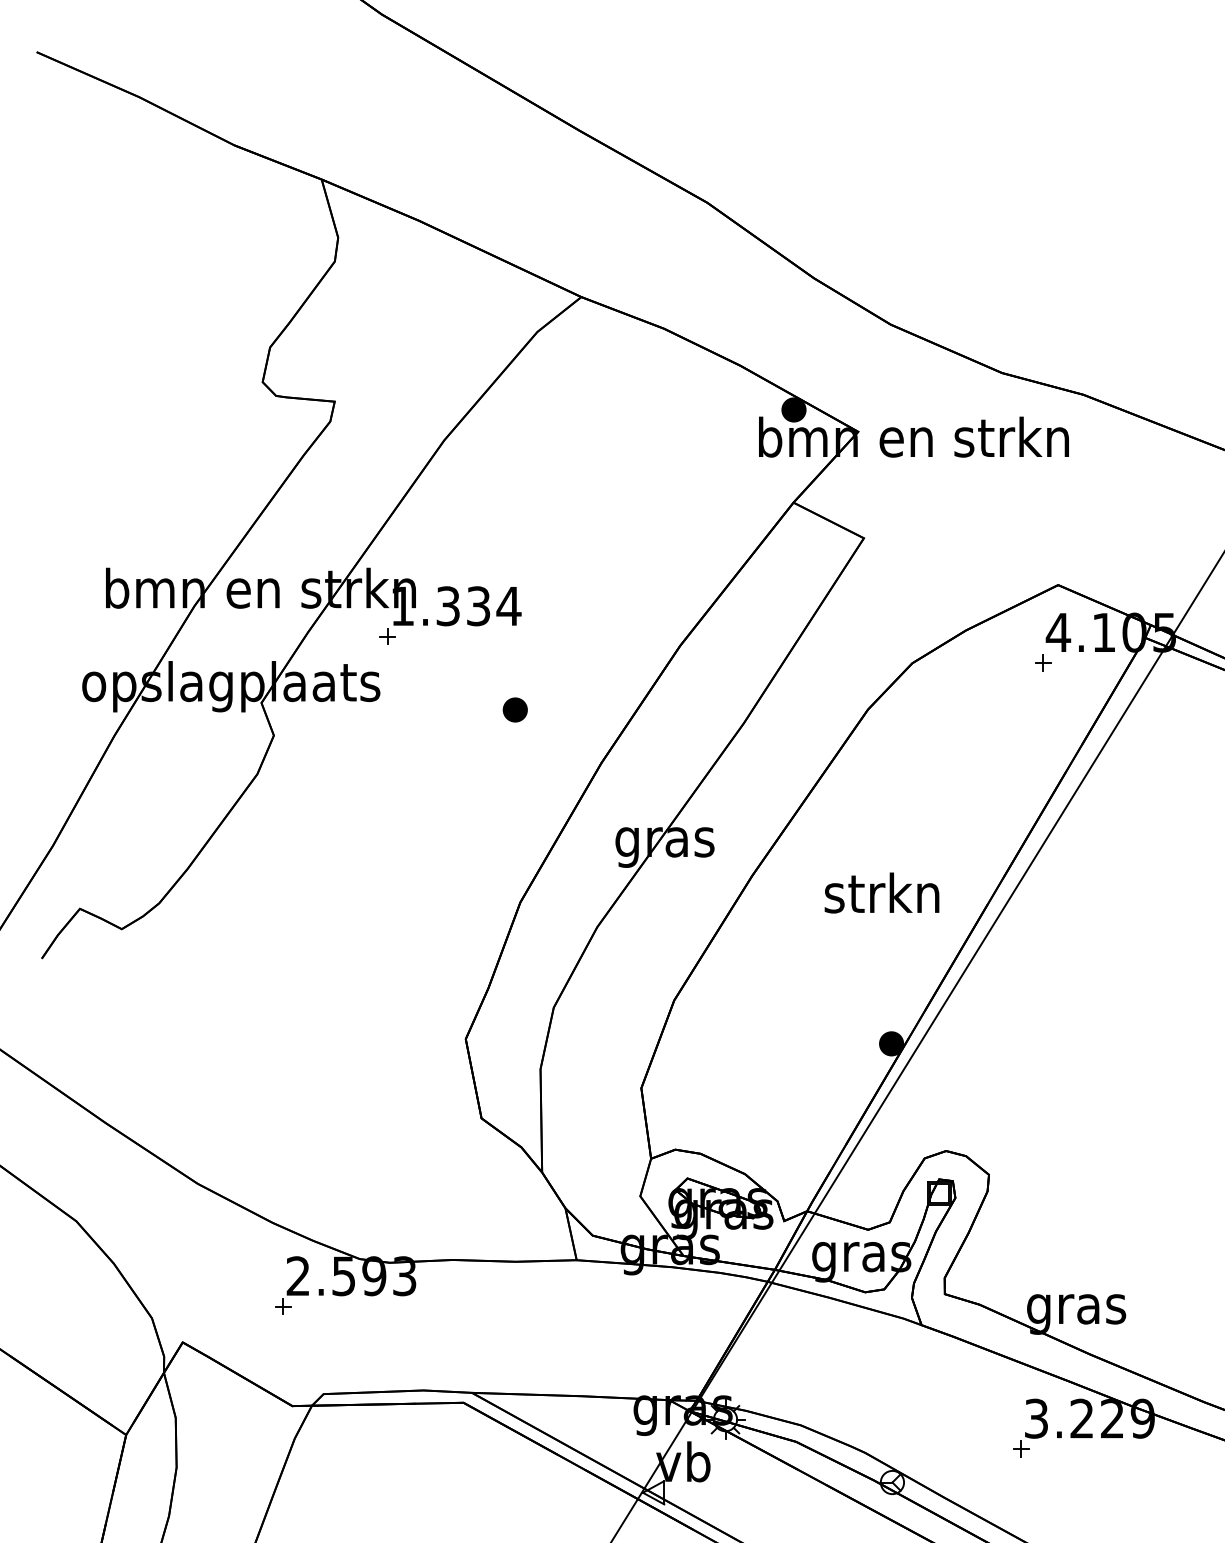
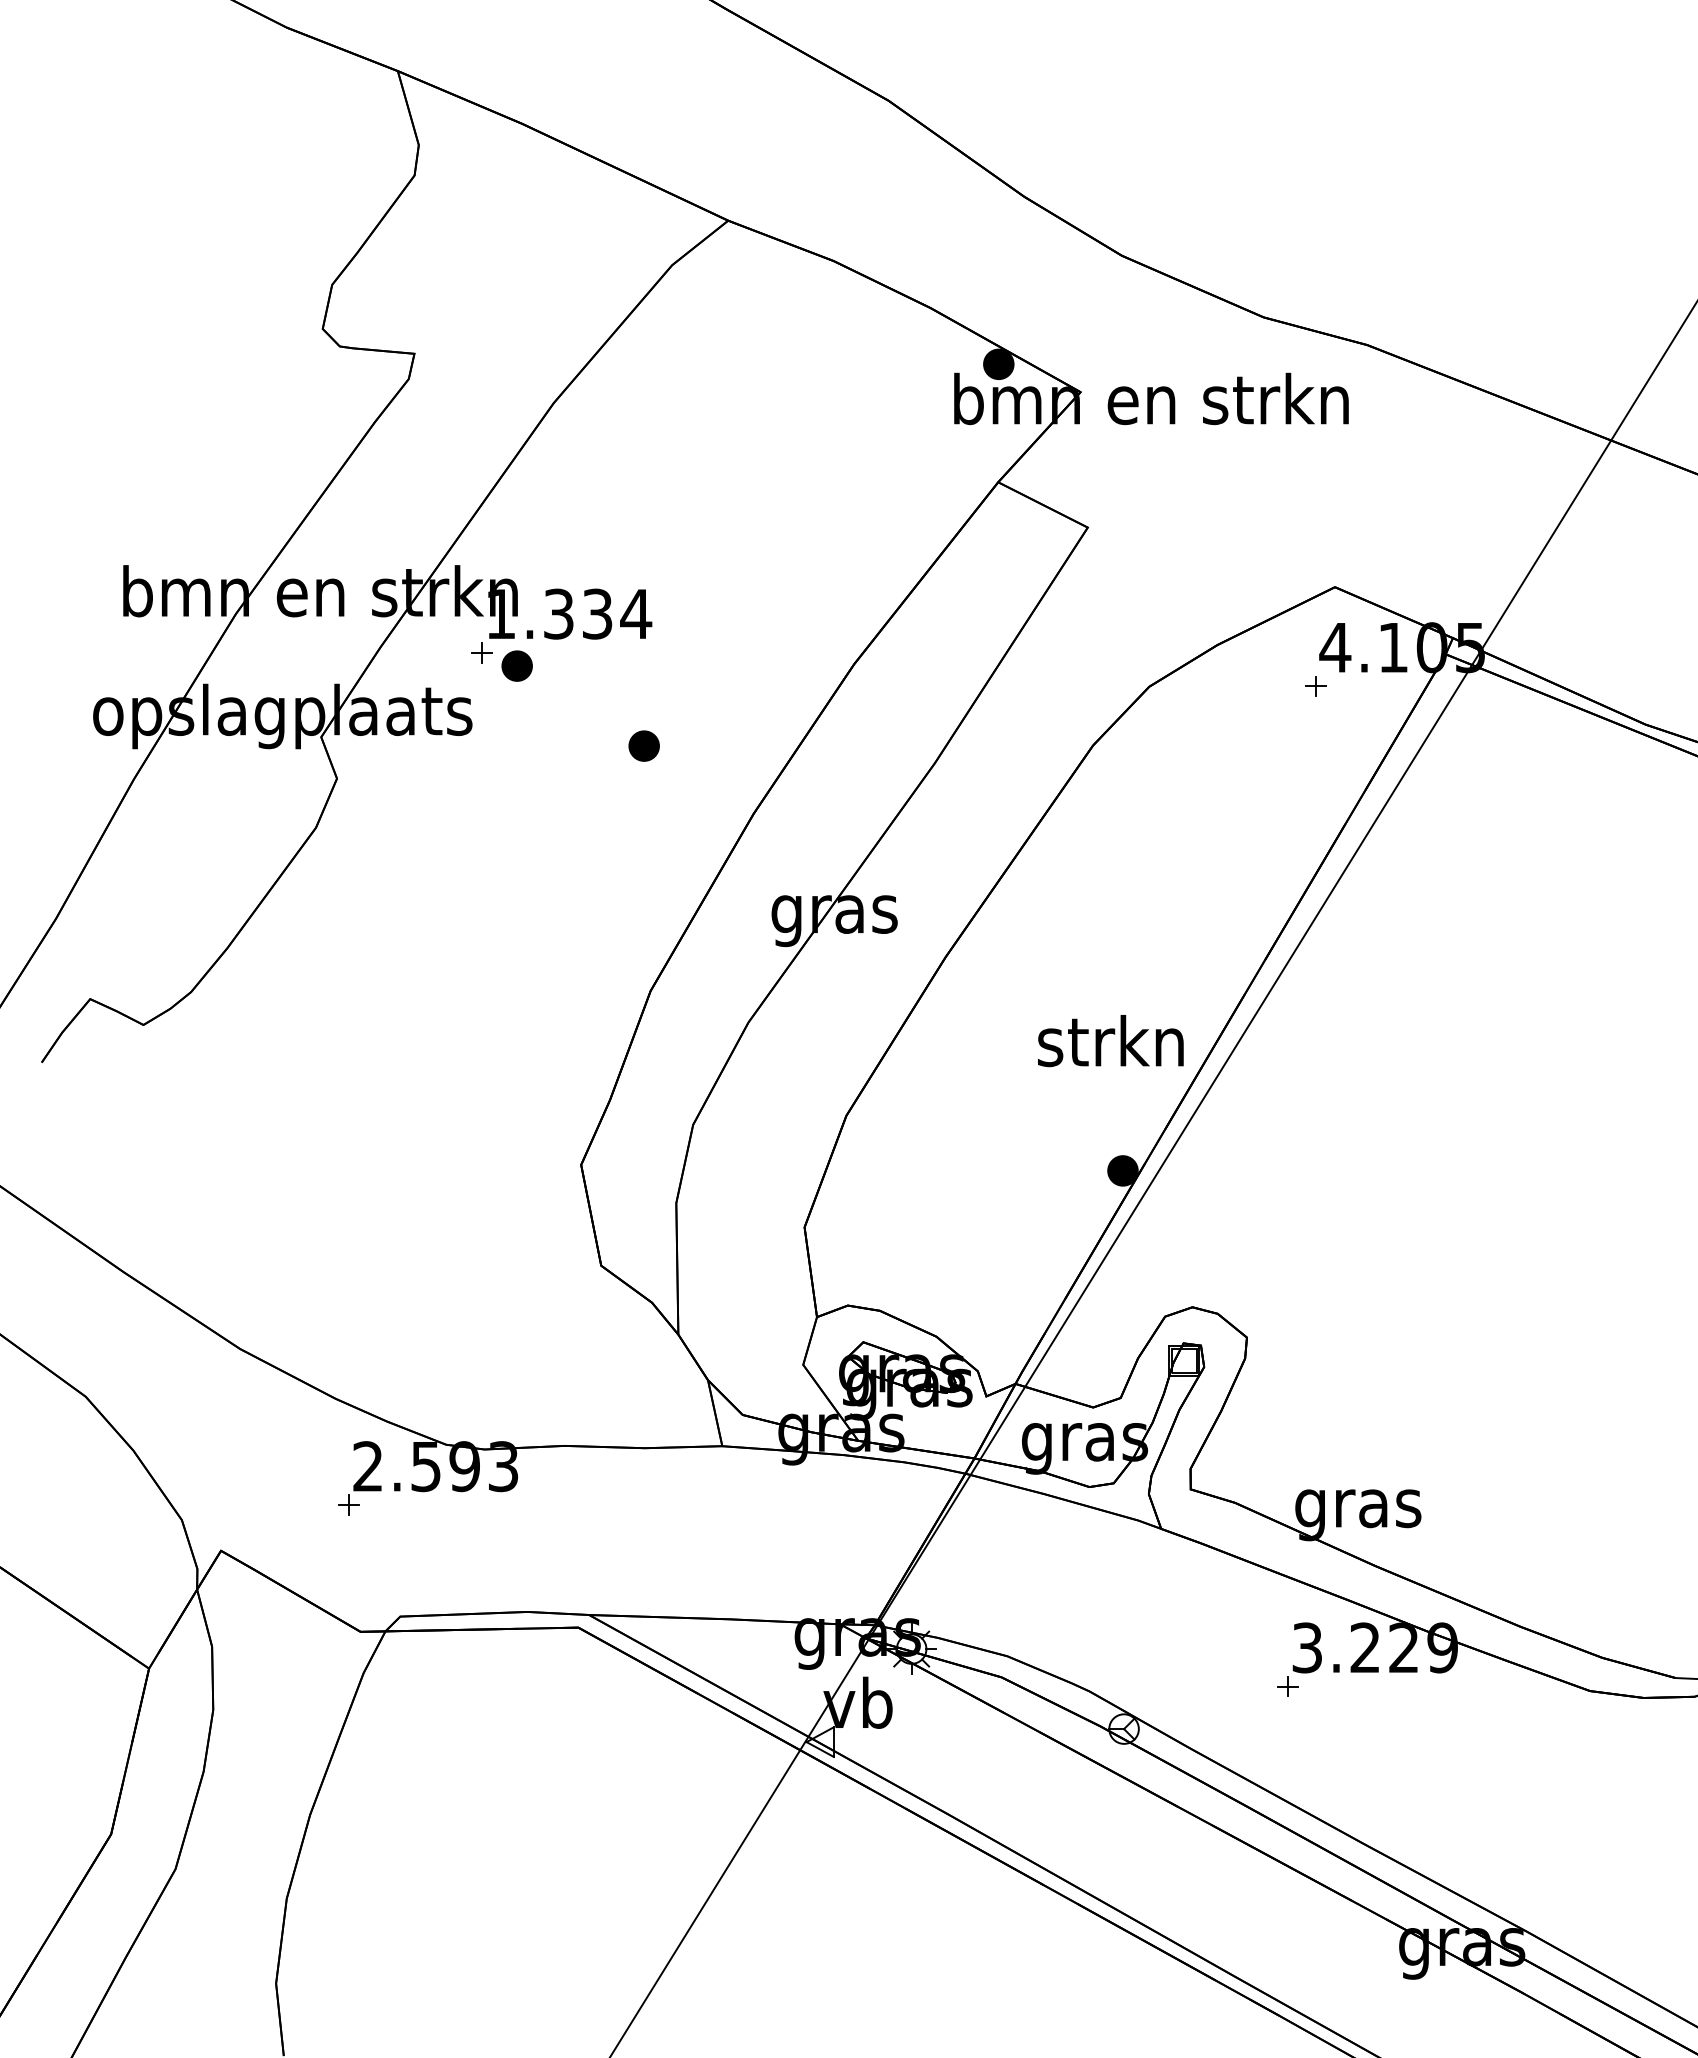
part: (414, 646) -> (516, 665), added
text: (881, 893) -> (1110, 1041), moved

